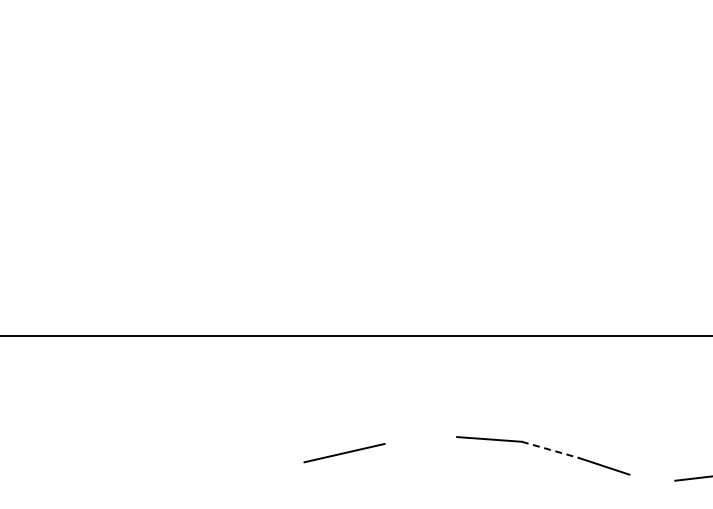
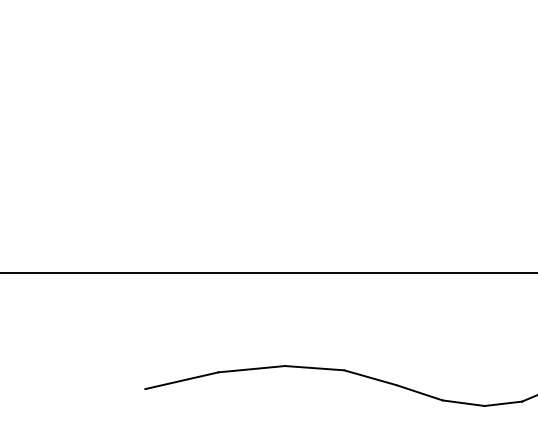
line: (420, 440) -> (251, 369), added
line: (550, 449) -> (370, 377), dashed -> solid
line: (652, 477) -> (463, 403), added

